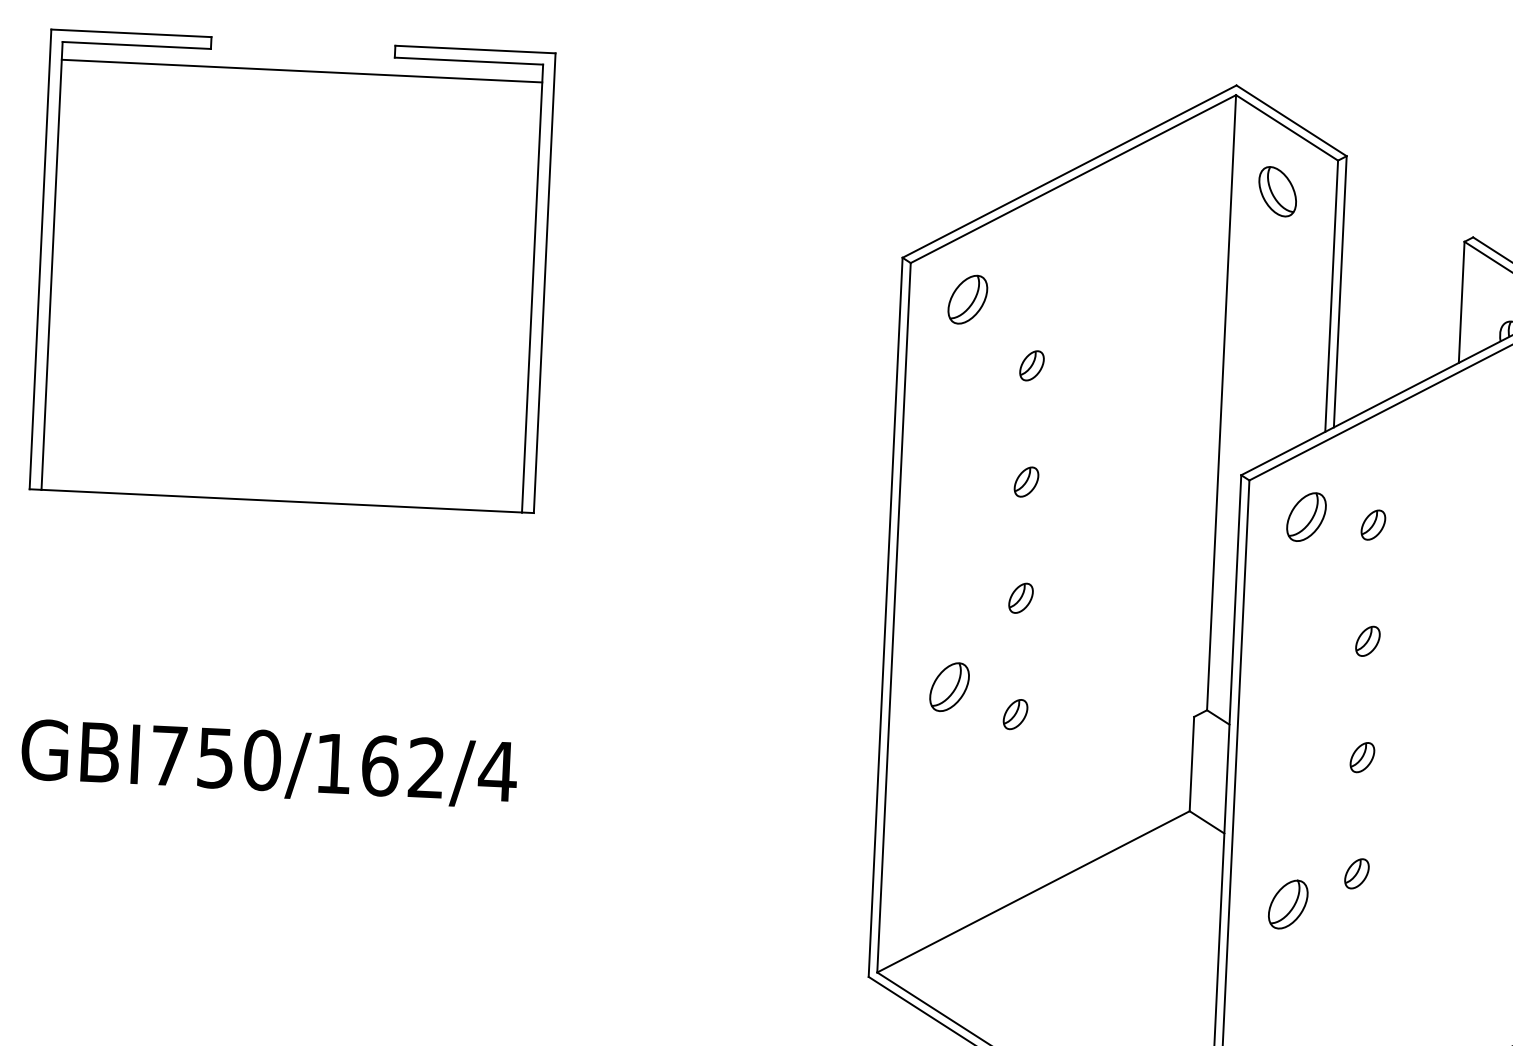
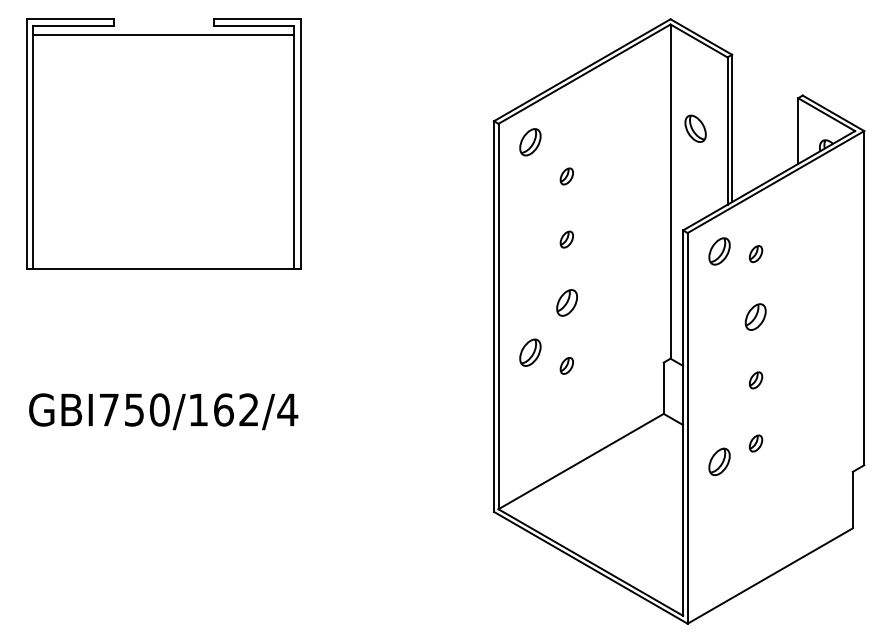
part: (1277, 191) -> (695, 128), moved
part: (1020, 597) -> (566, 302), size x1.6
part: (1368, 641) -> (756, 317), size x1.6

